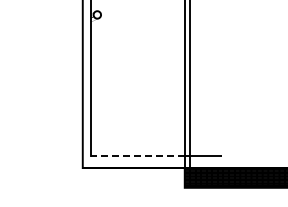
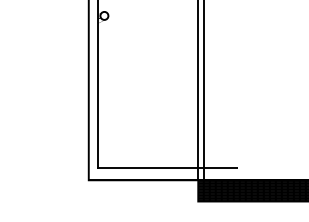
line: (138, 156) -> (148, 167), dashed -> solid

